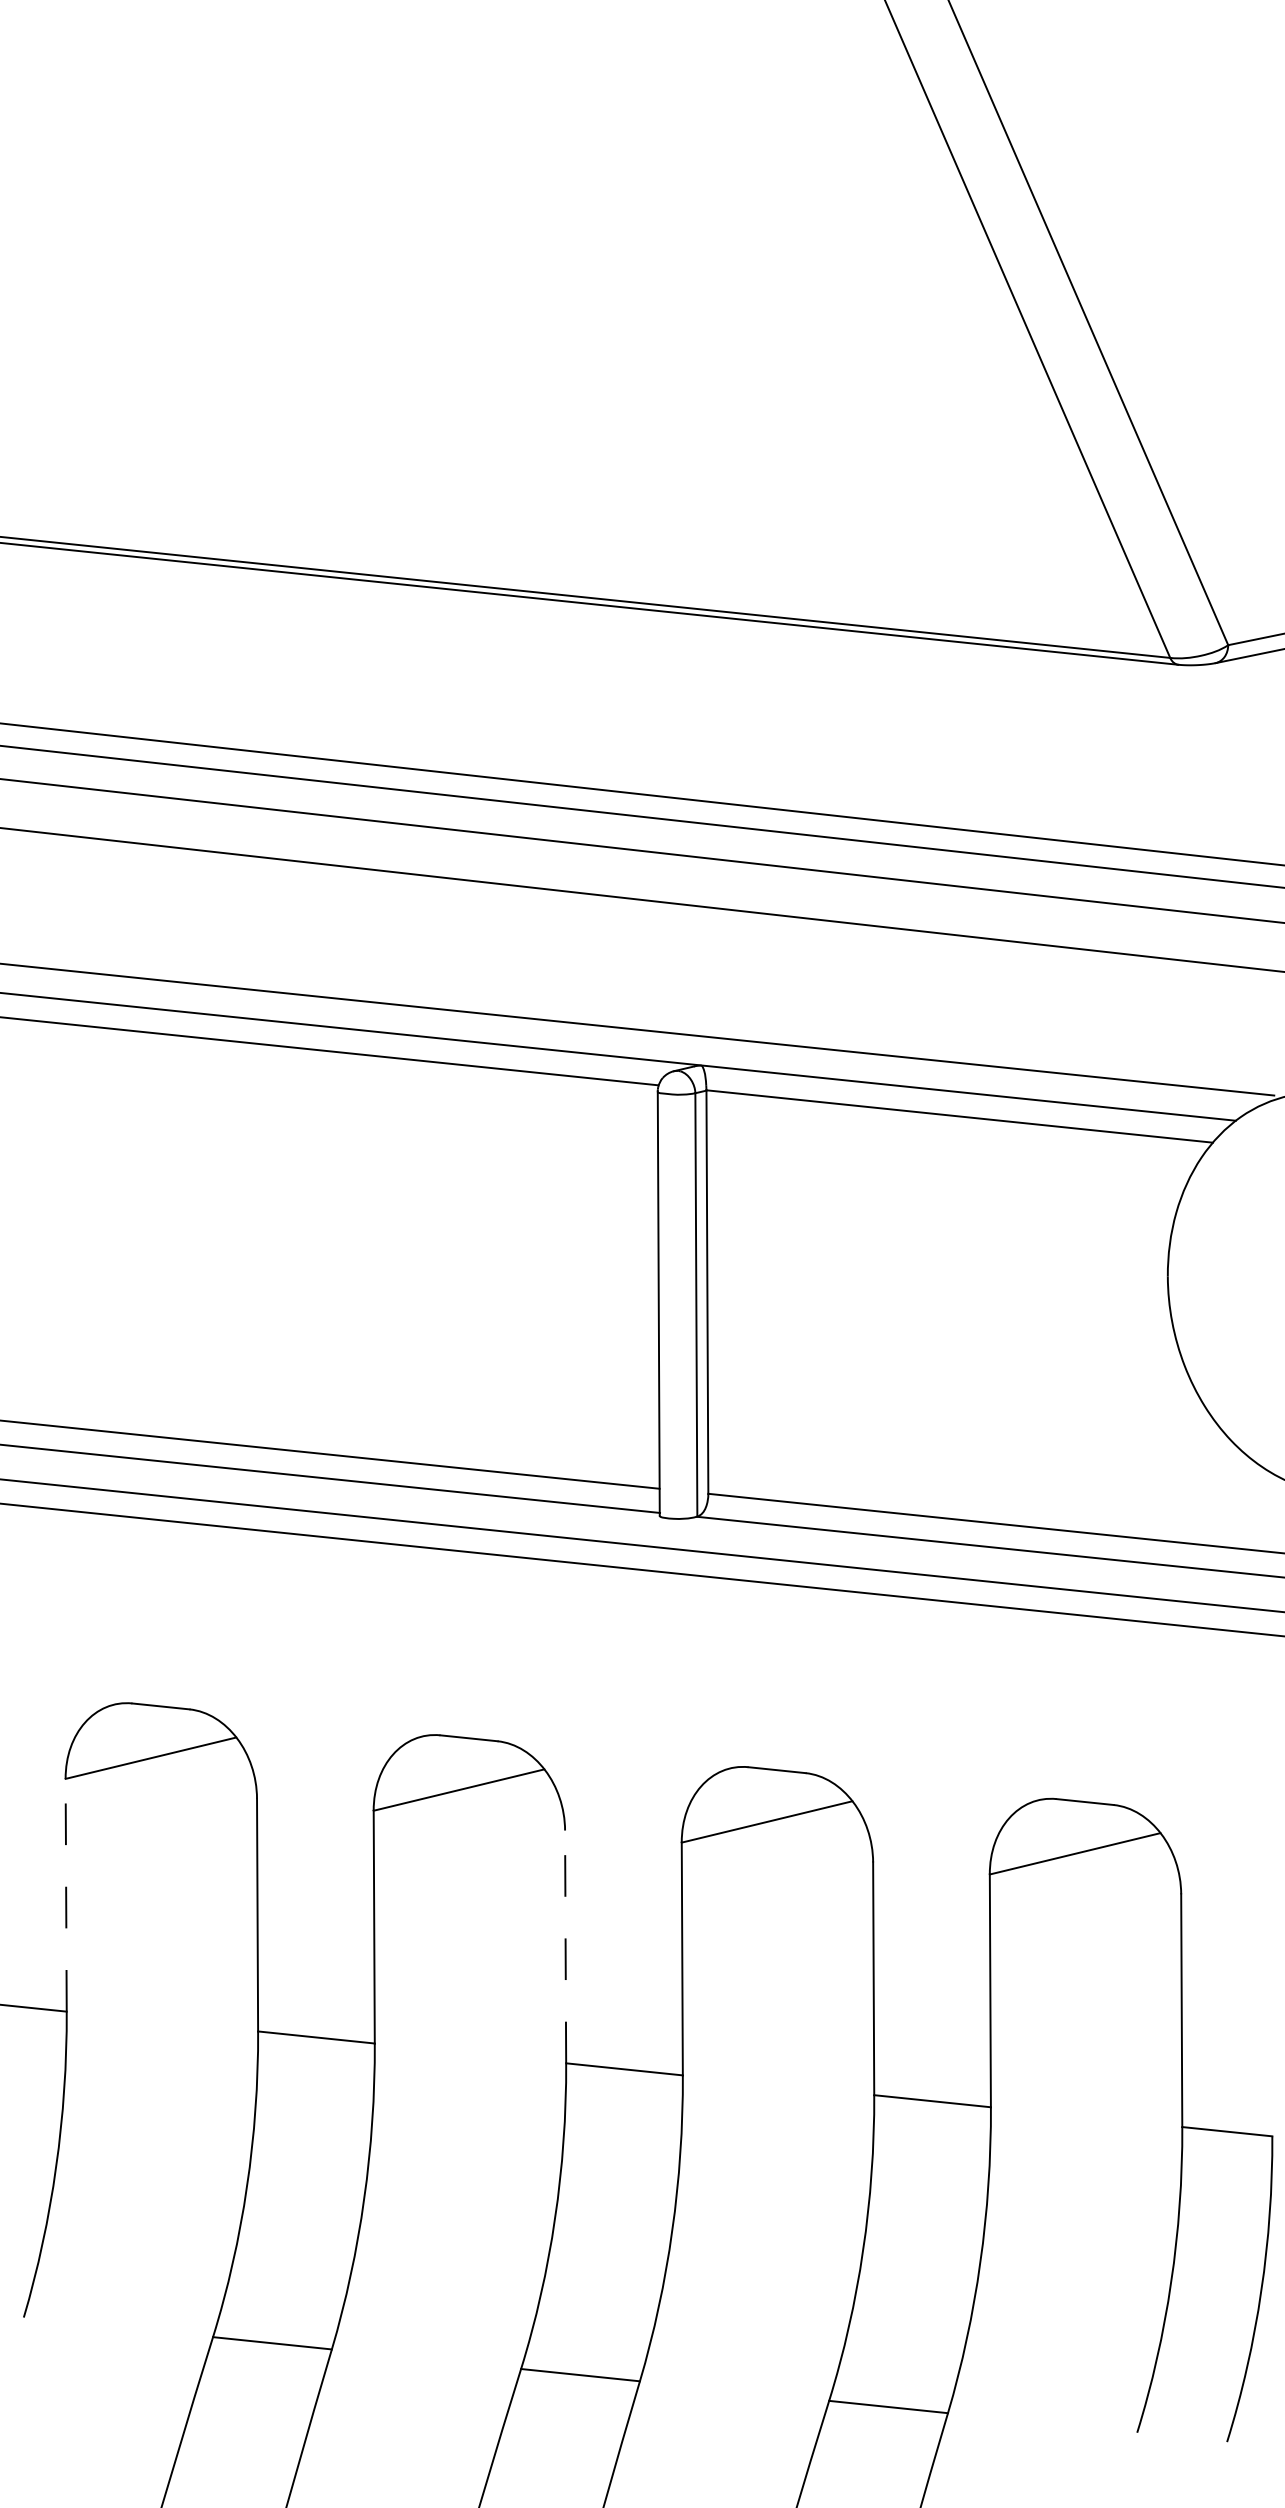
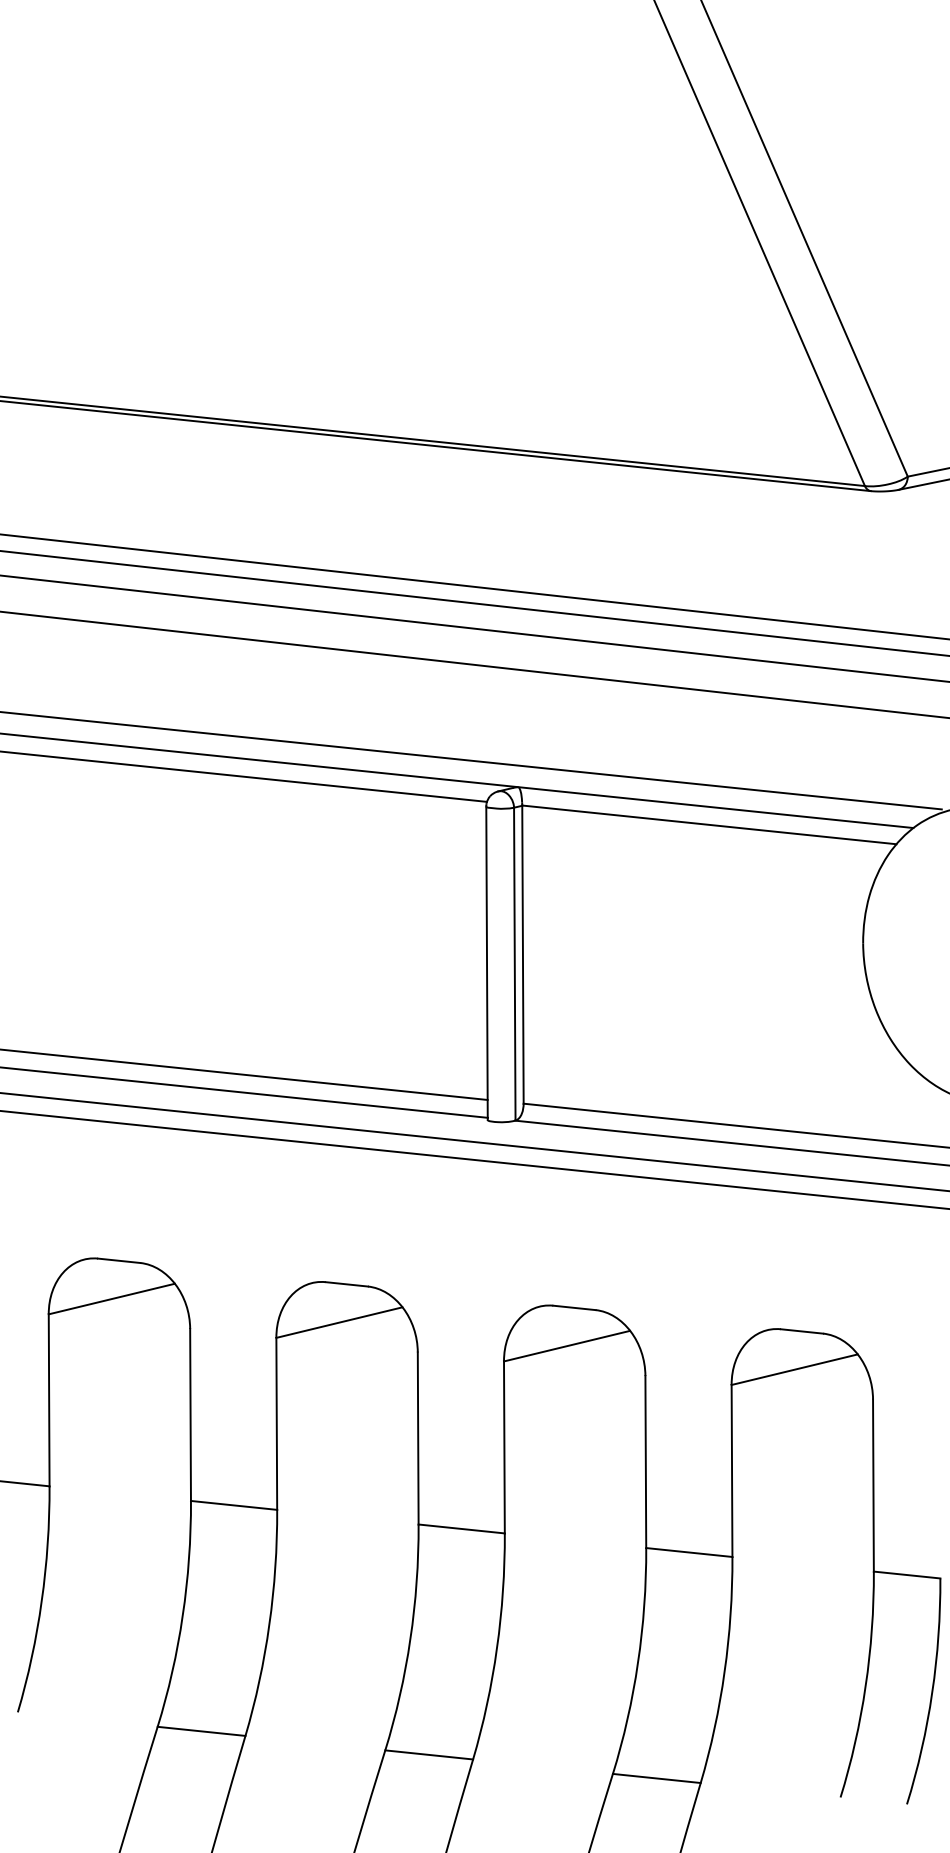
line: (66, 1894) -> (49, 1399), dashed -> solid
line: (565, 1946) -> (418, 1438), dashed -> solid

